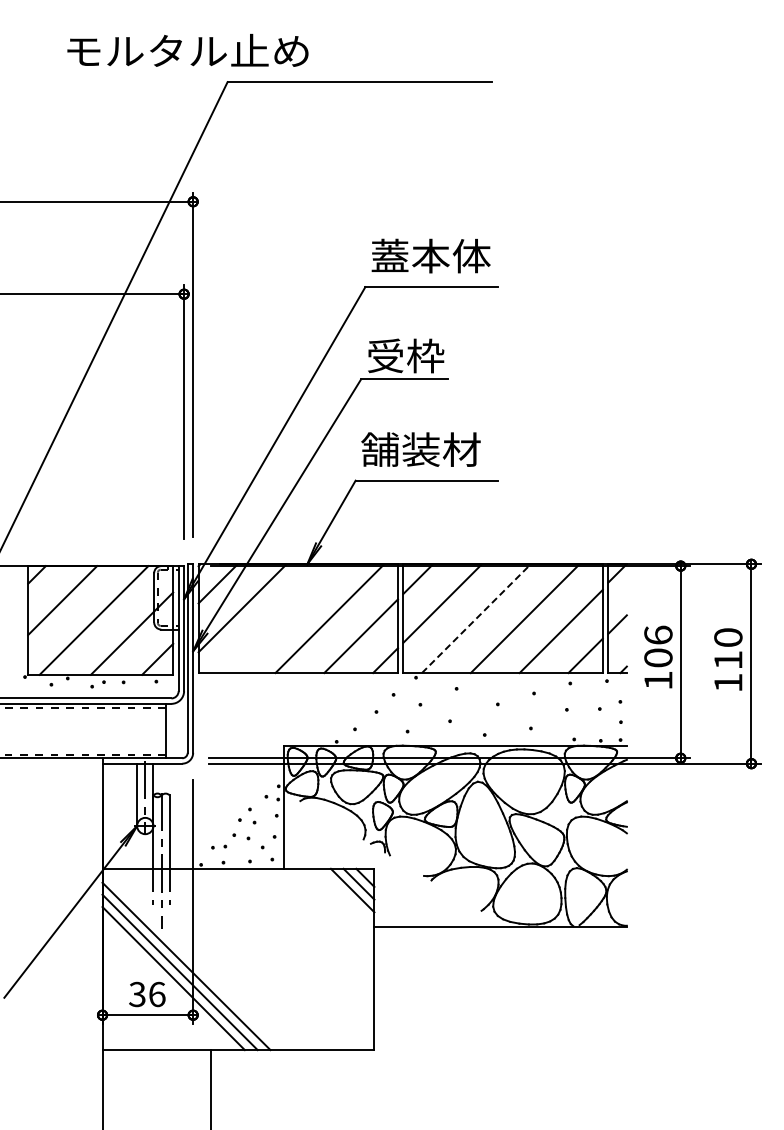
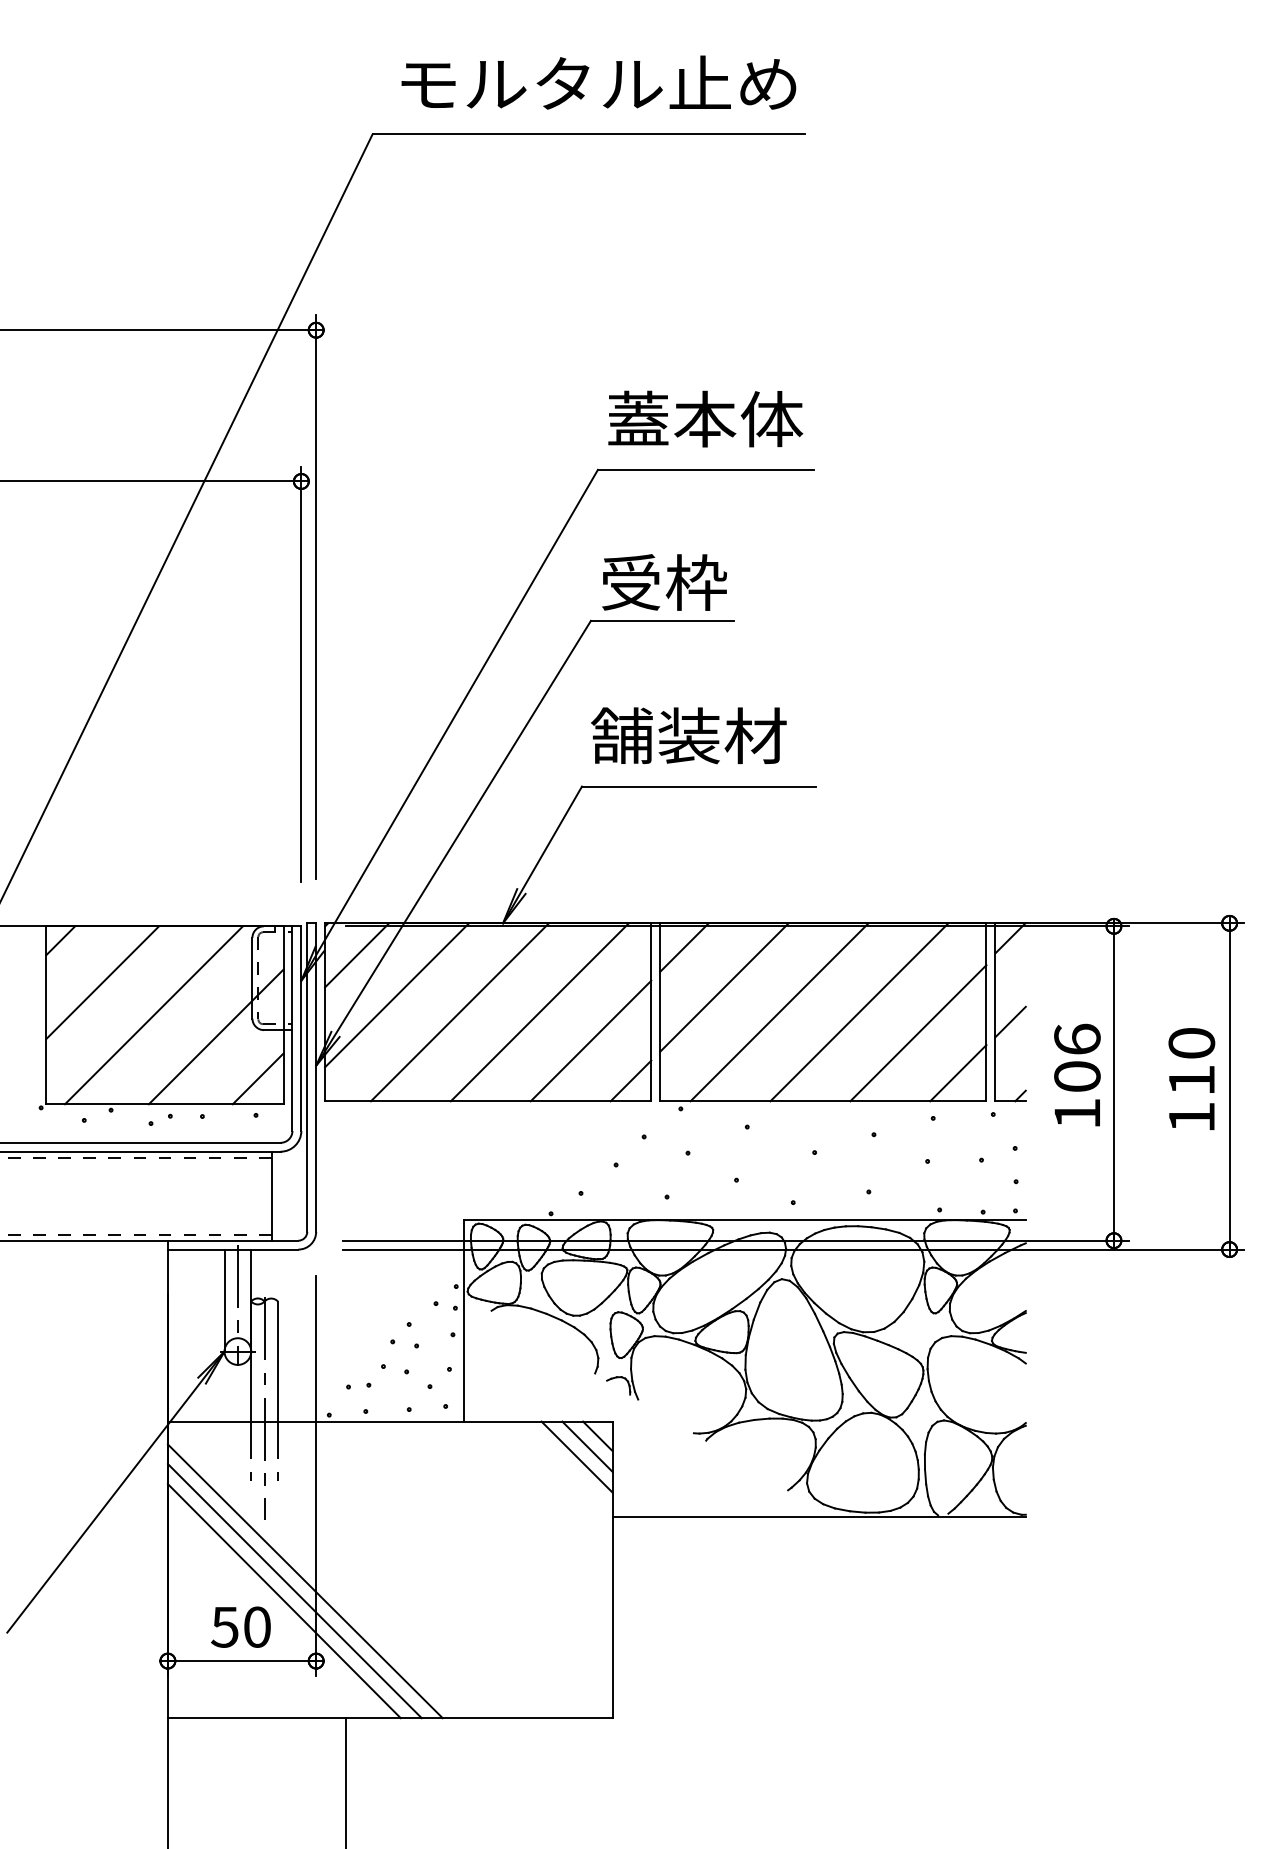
text: (187, 50) -> (598, 82), moved
line: (280, 618) -> (459, 1012), added
line: (476, 618) -> (779, 1012), dashed -> solid
text: (147, 994) -> (241, 1627), 36 -> 50

